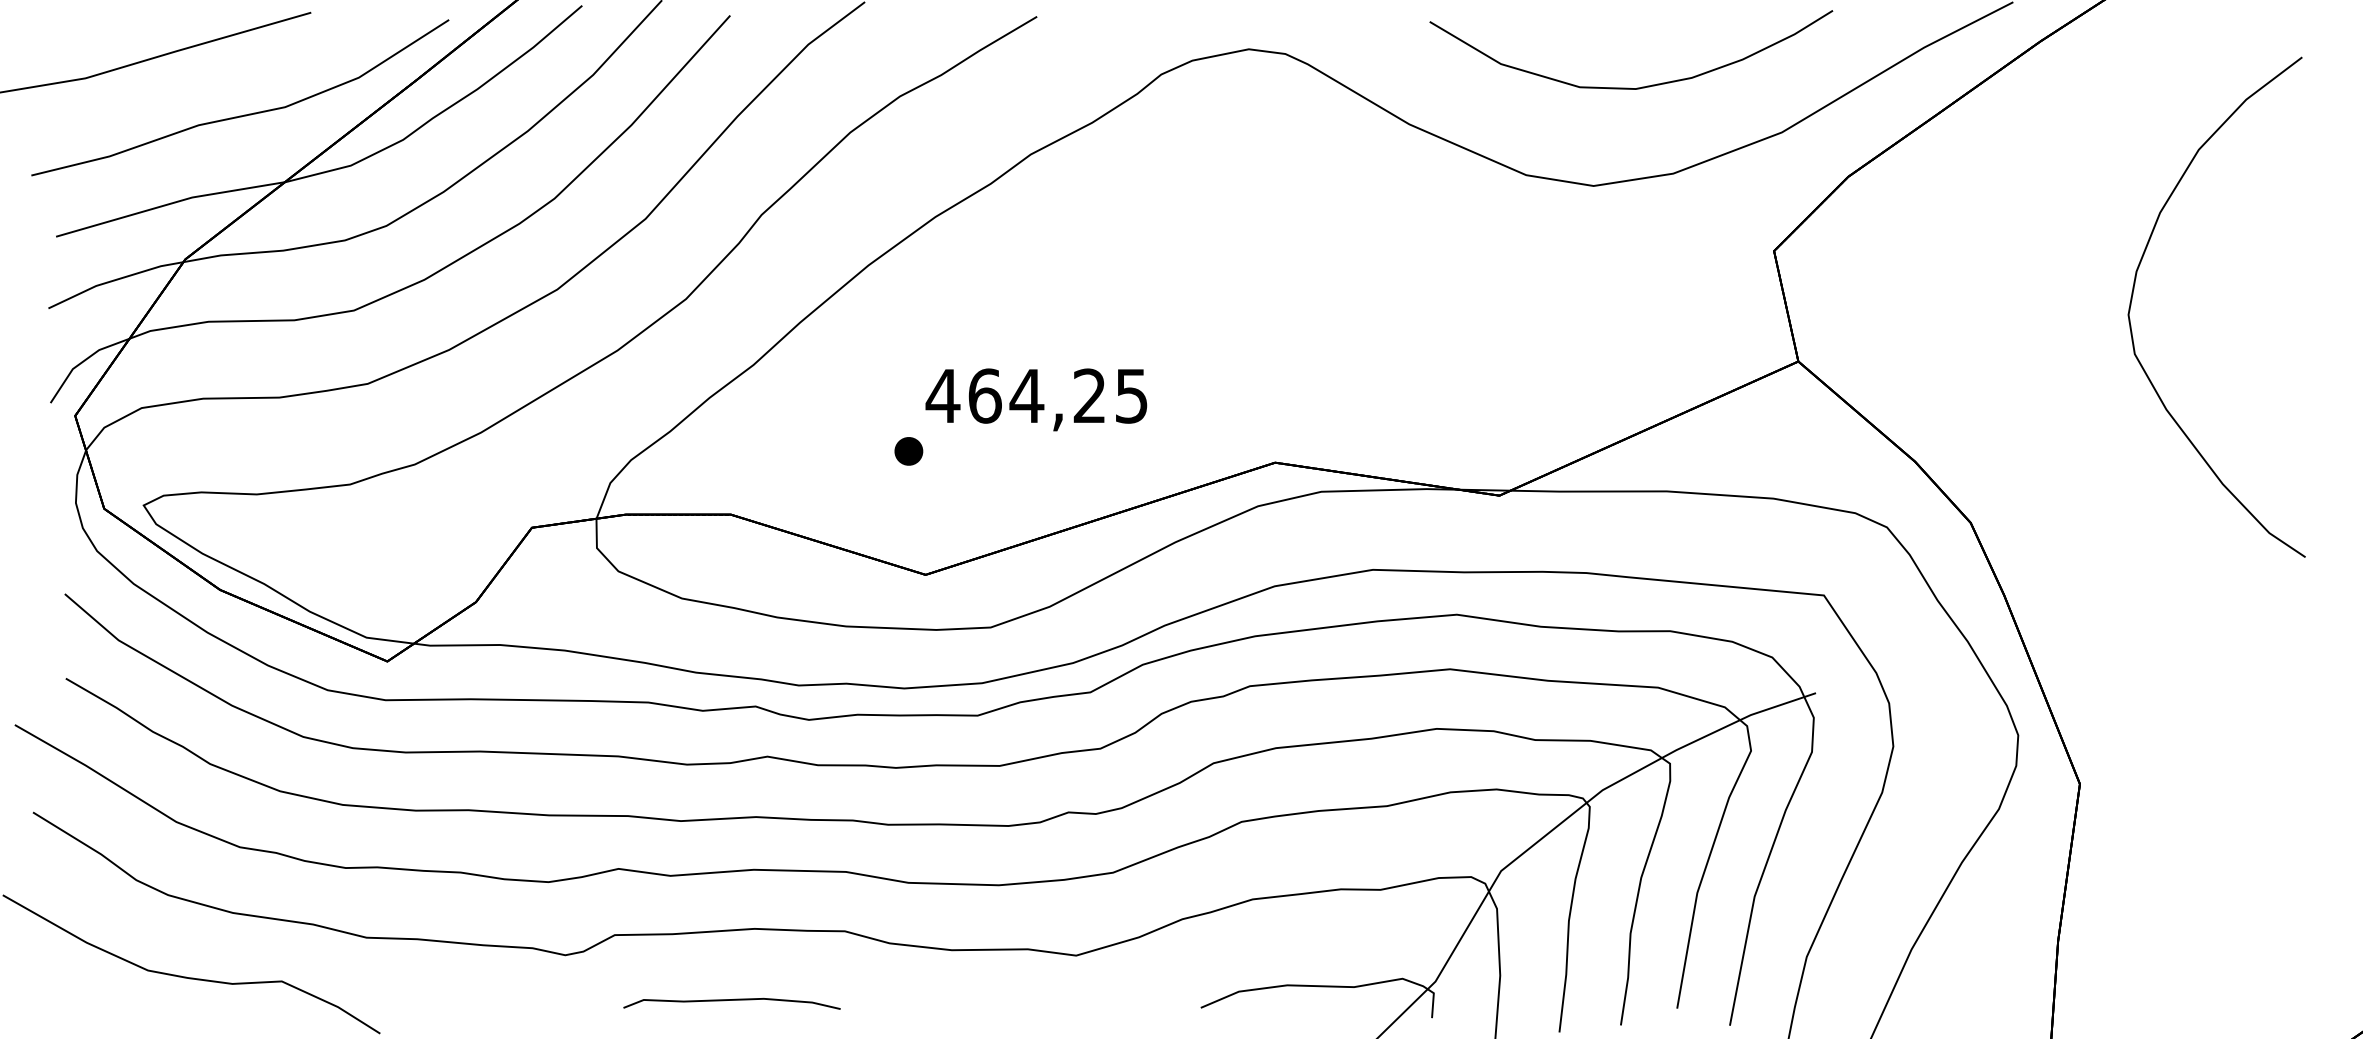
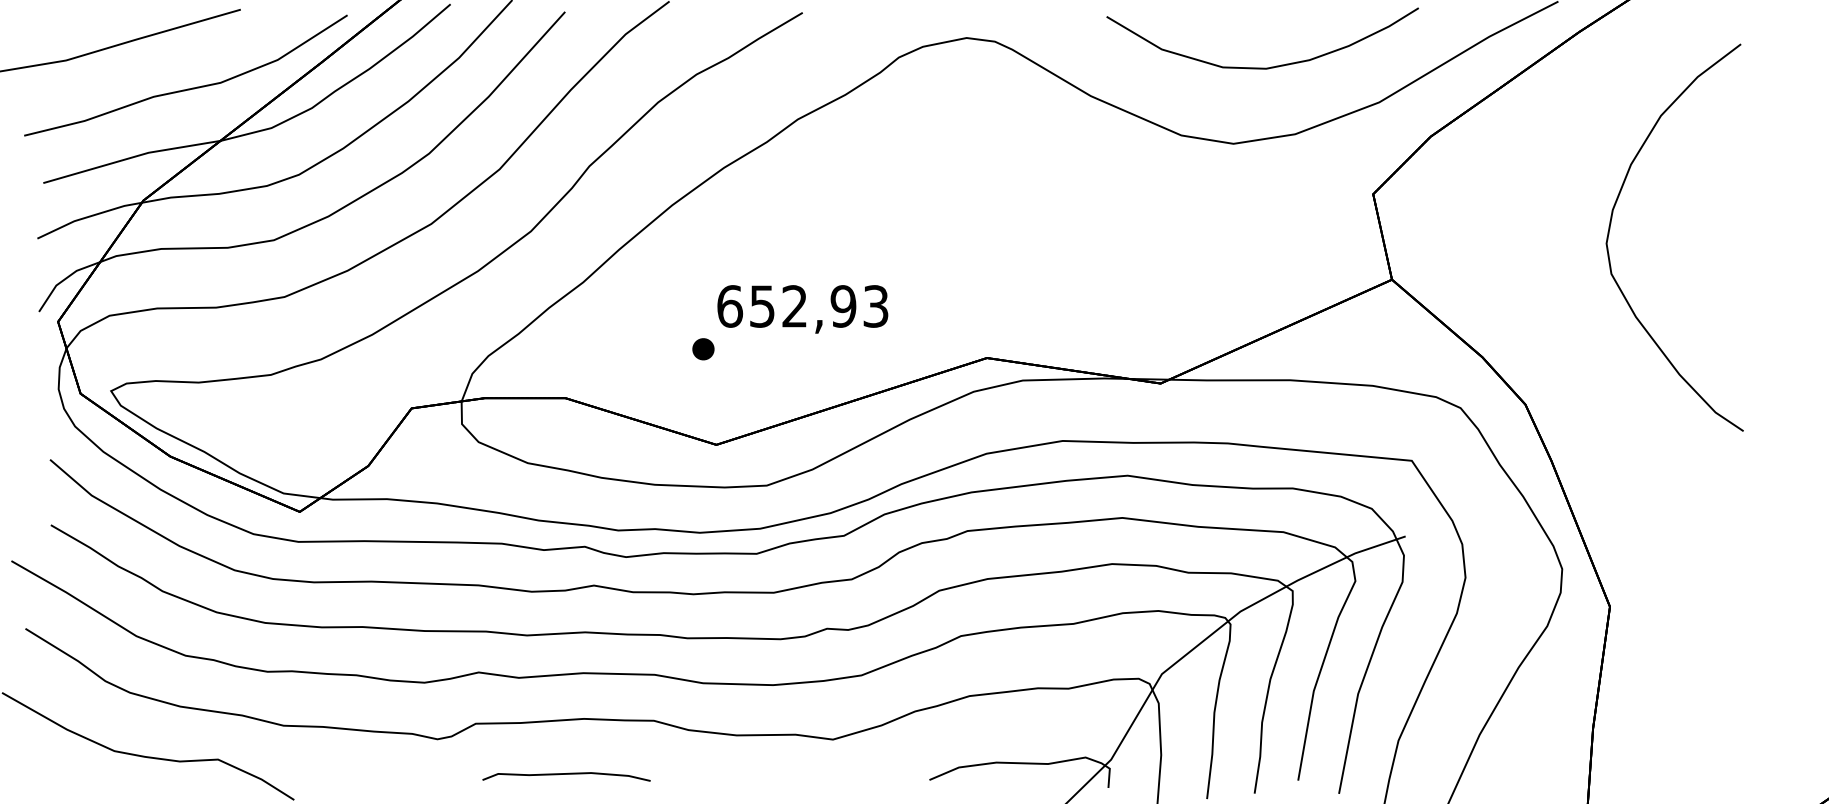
part: (2134, 289) -> (1611, 223), moved
text: (1036, 395) -> (802, 306), 464,25 -> 652,93

